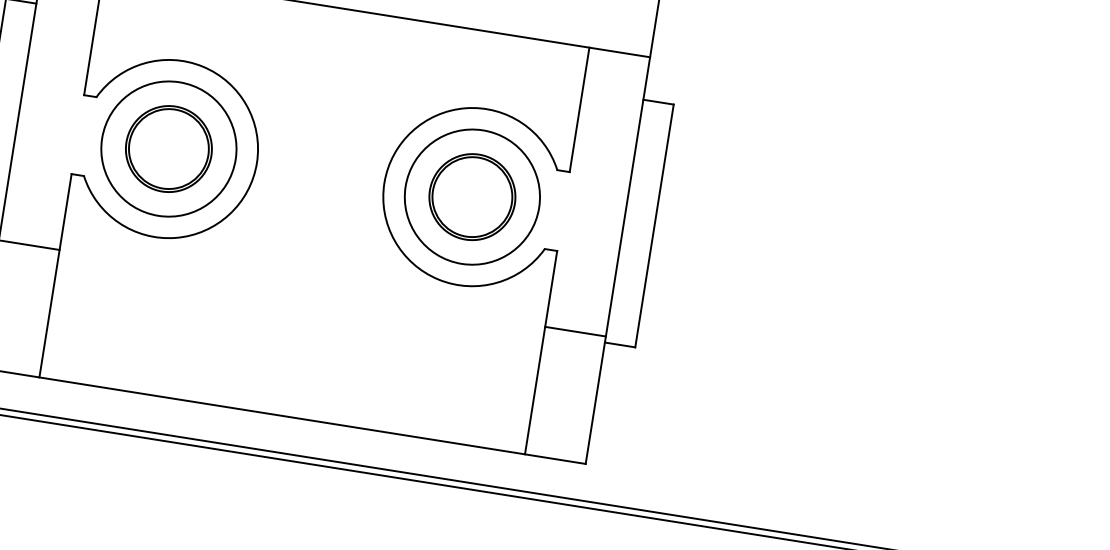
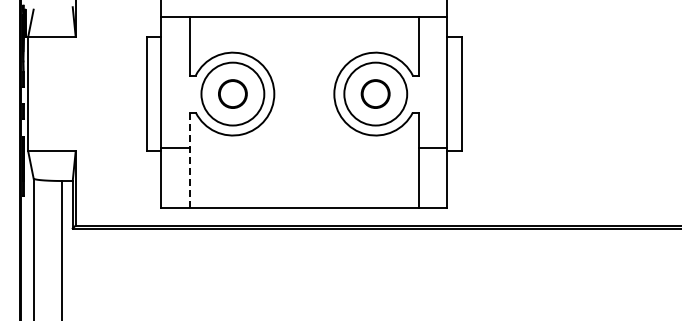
circle: (168, 147) -> (232, 93), size x0.7
part: (472, 195) -> (375, 93), size x0.7
line: (56, 275) -> (190, 160), solid -> dashed

